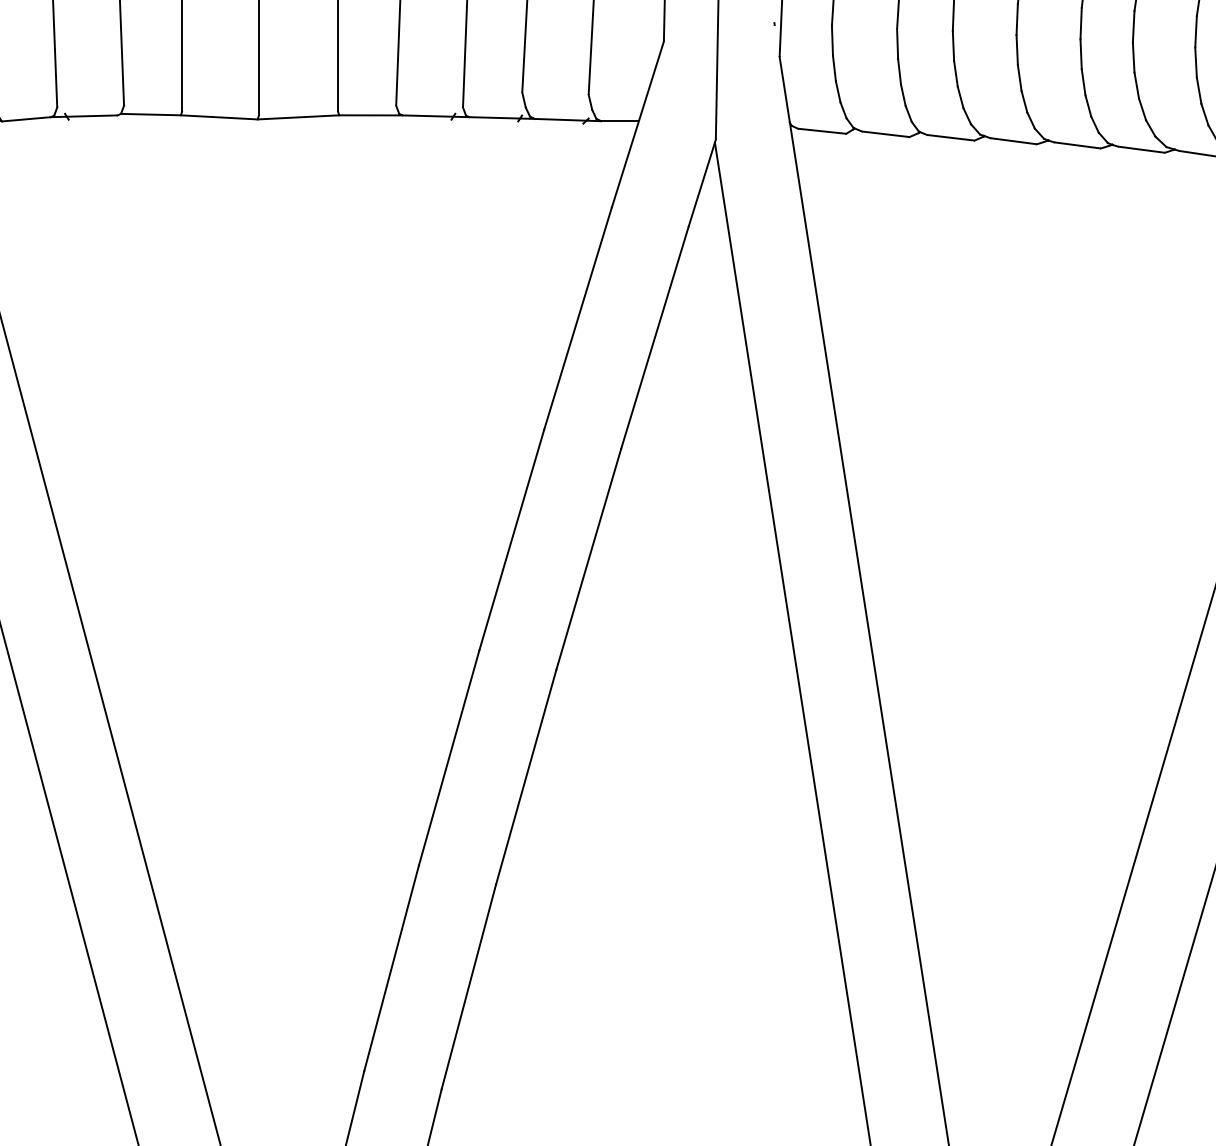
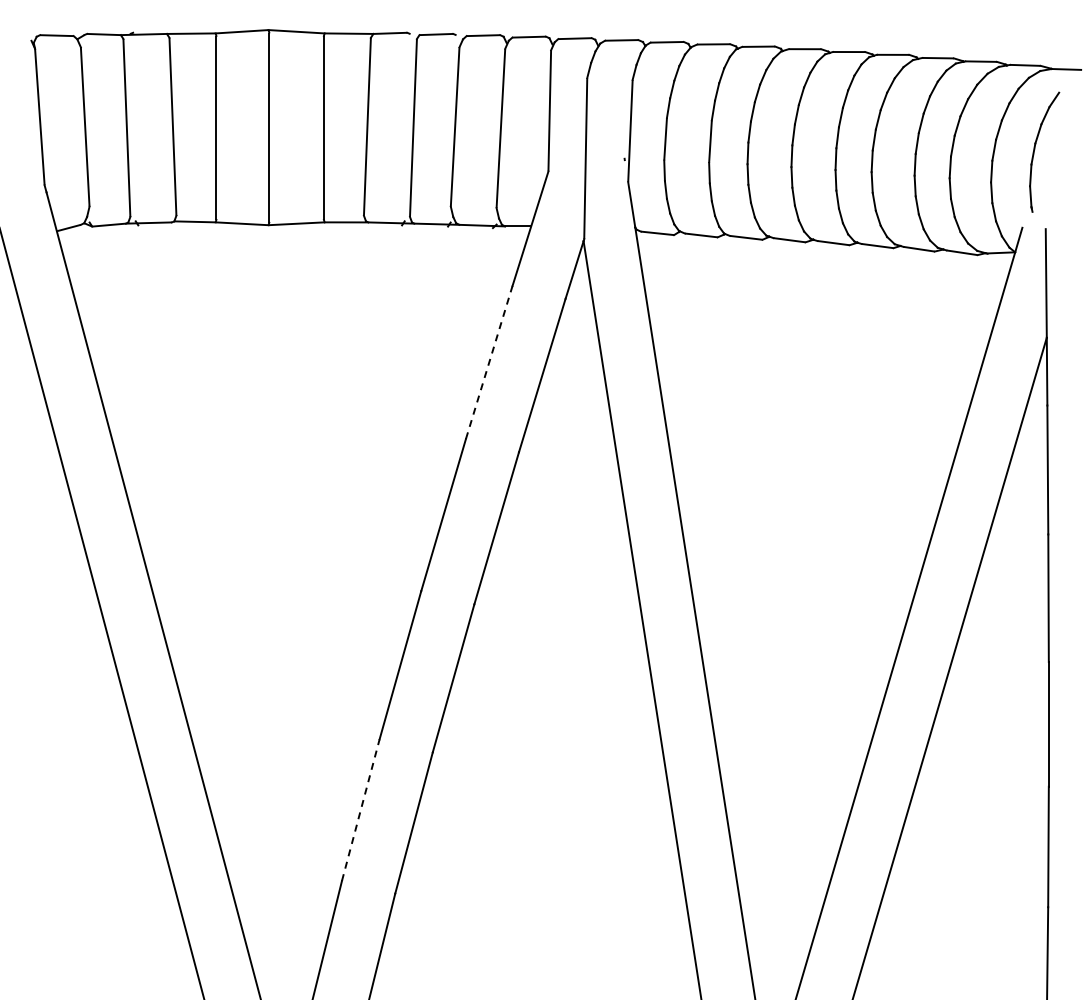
line: (578, 318) -> (489, 362), solid -> dashed
line: (391, 967) -> (360, 809), solid -> dashed

